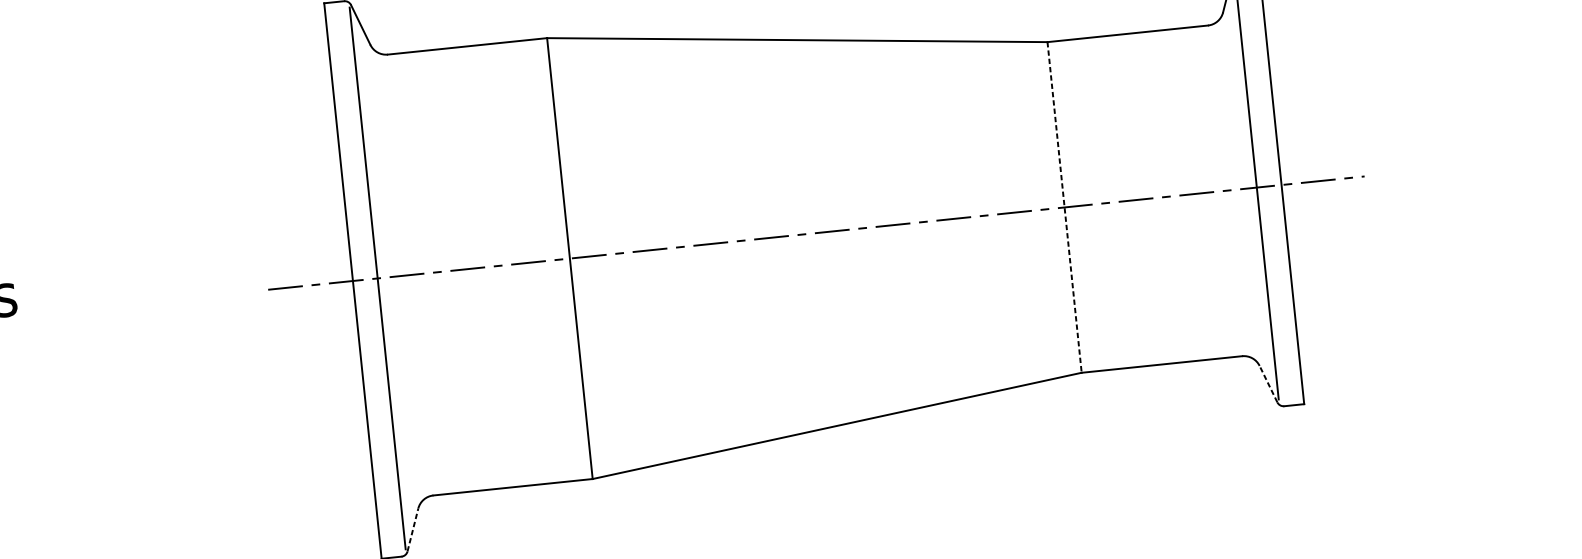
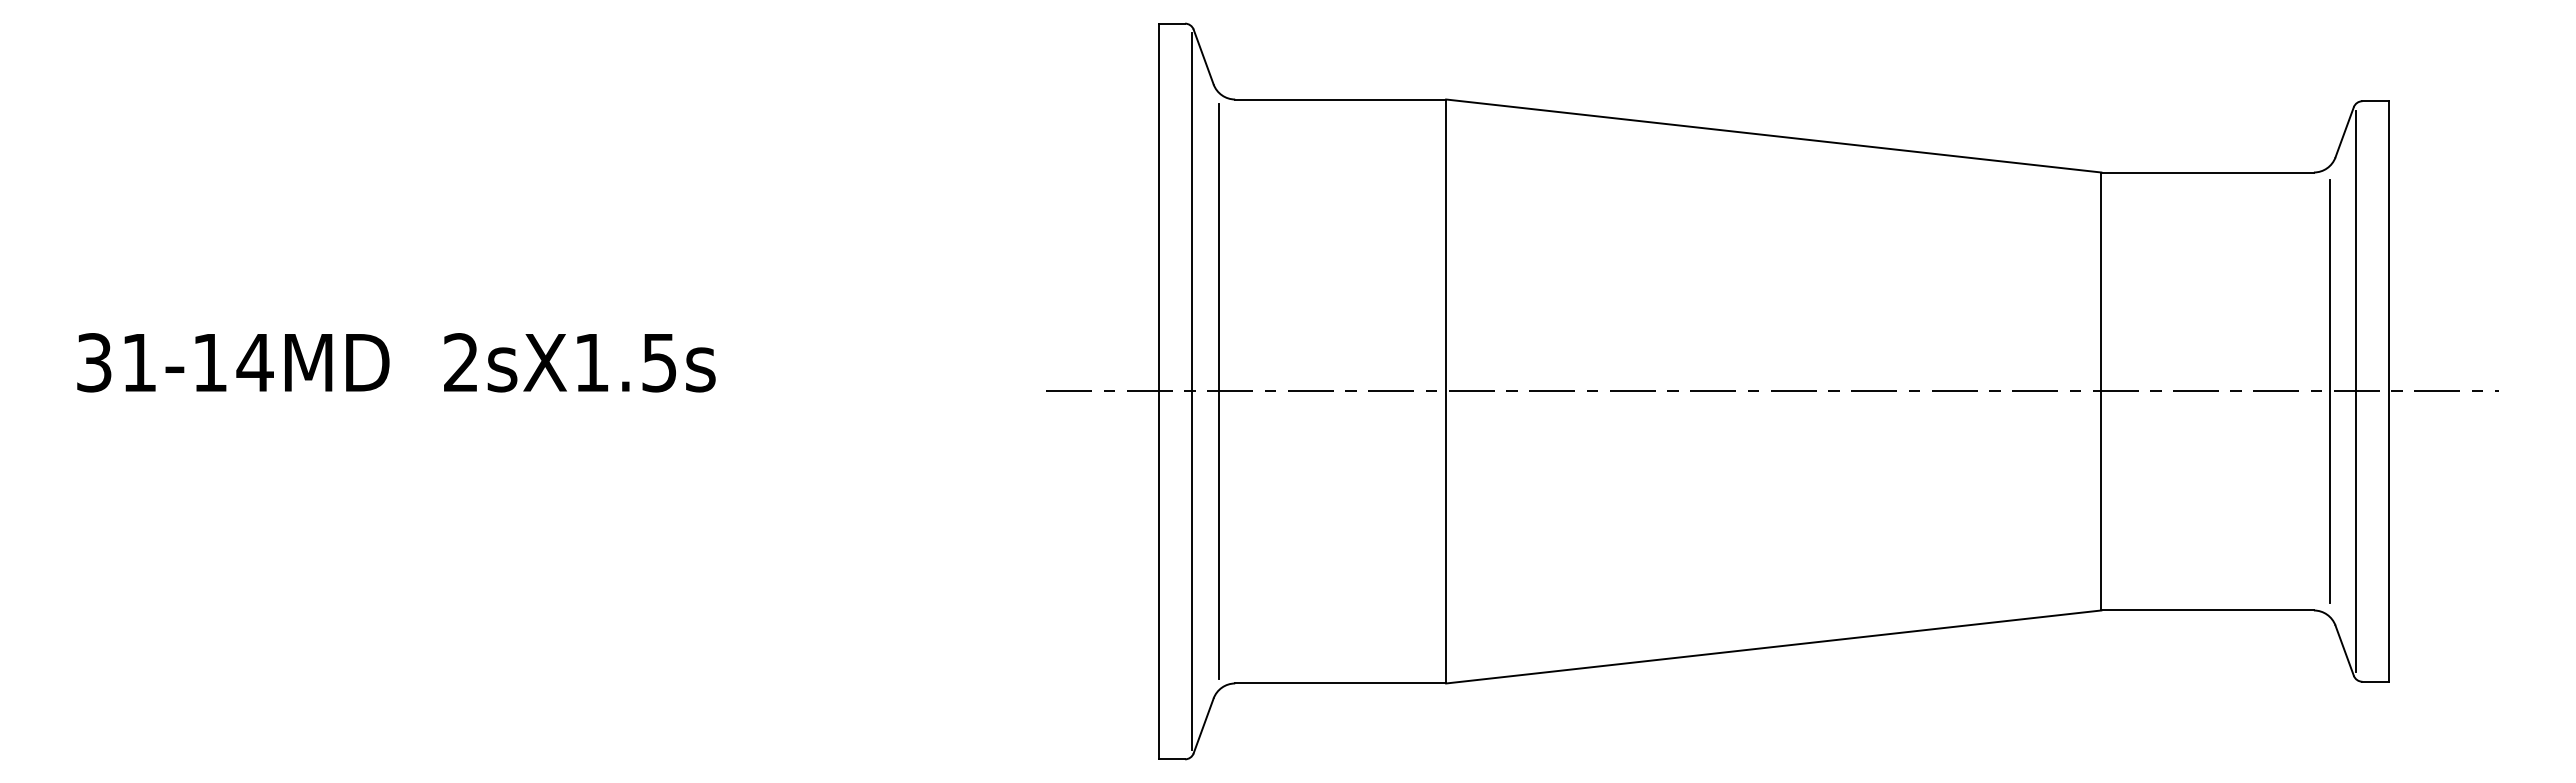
line: (1237, 189) -> (2330, 391), added
line: (1064, 207) -> (2101, 391), dashed -> solid
line: (398, 276) -> (1219, 391), added
line: (1268, 384) -> (2344, 650), dashed -> solid
line: (412, 529) -> (1203, 725), dashed -> solid

